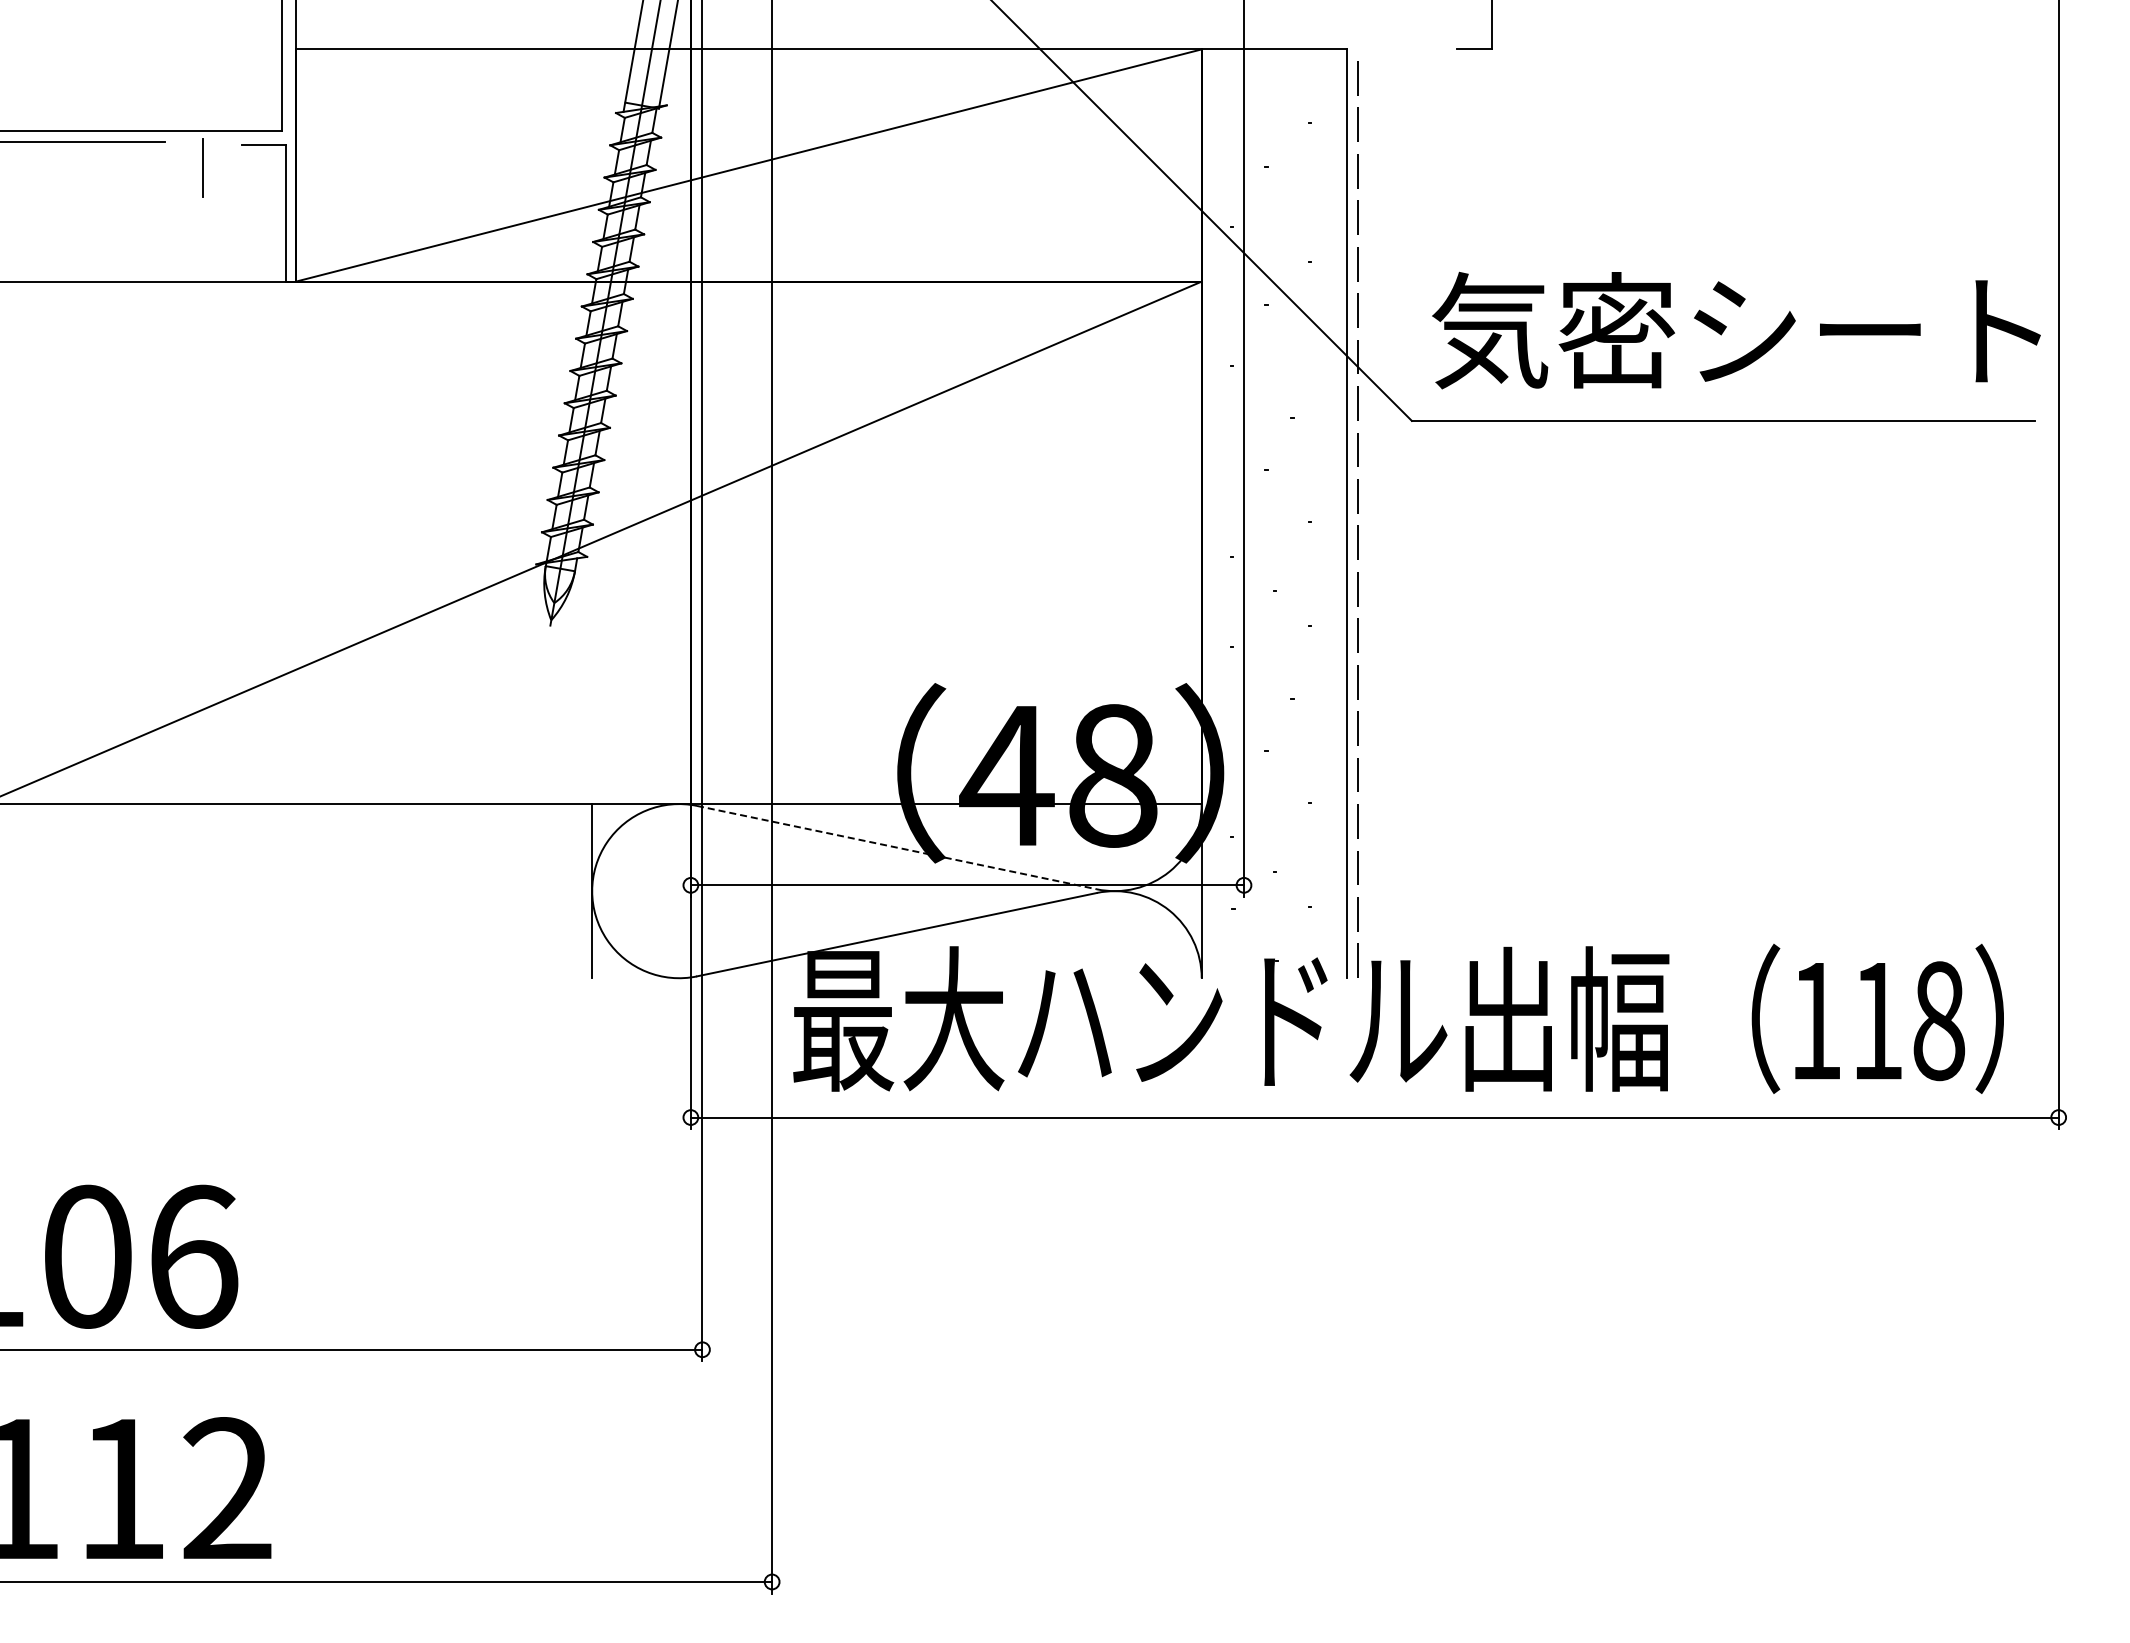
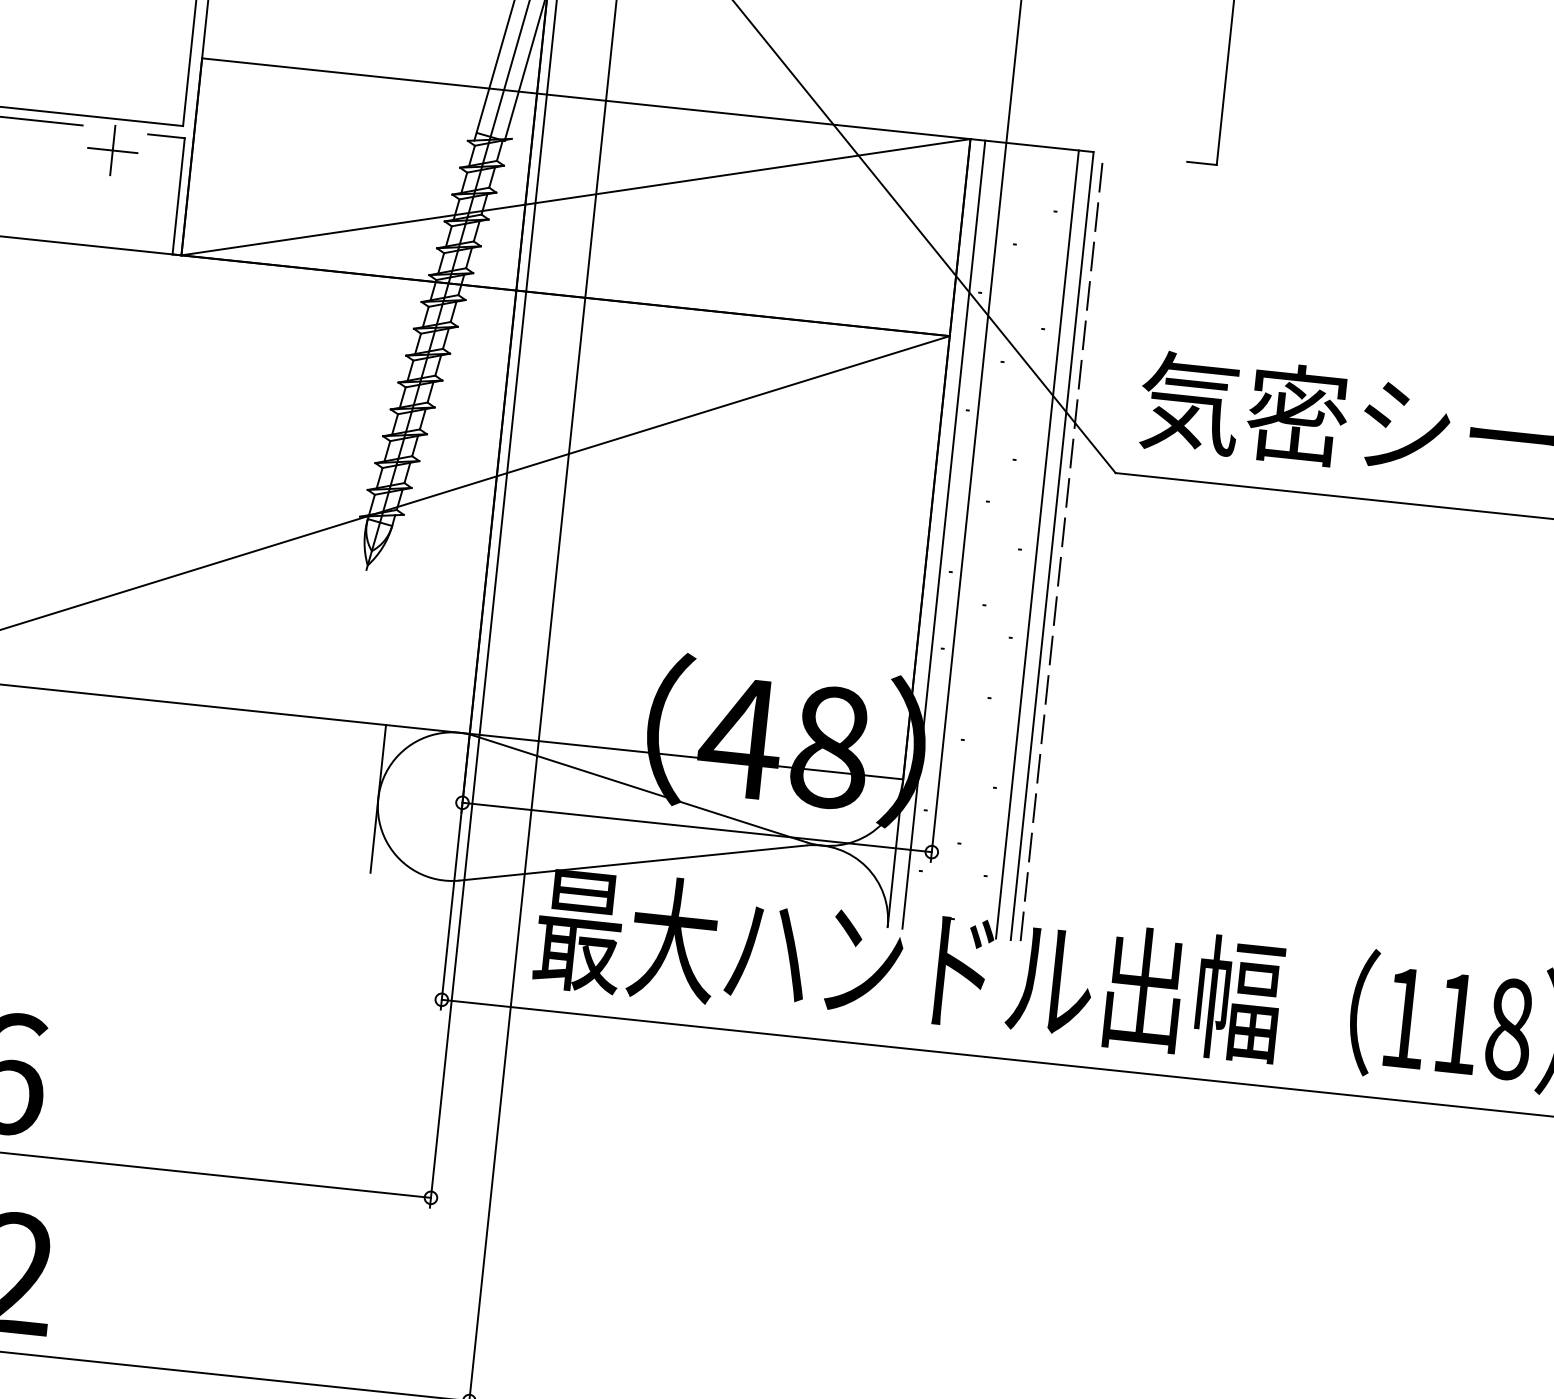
line: (203, 167) -> (113, 150), added
line: (1219, 513) -> (944, 534), added
line: (1329, 513) -> (1037, 544), added
line: (897, 847) -> (641, 789), dashed -> solid

